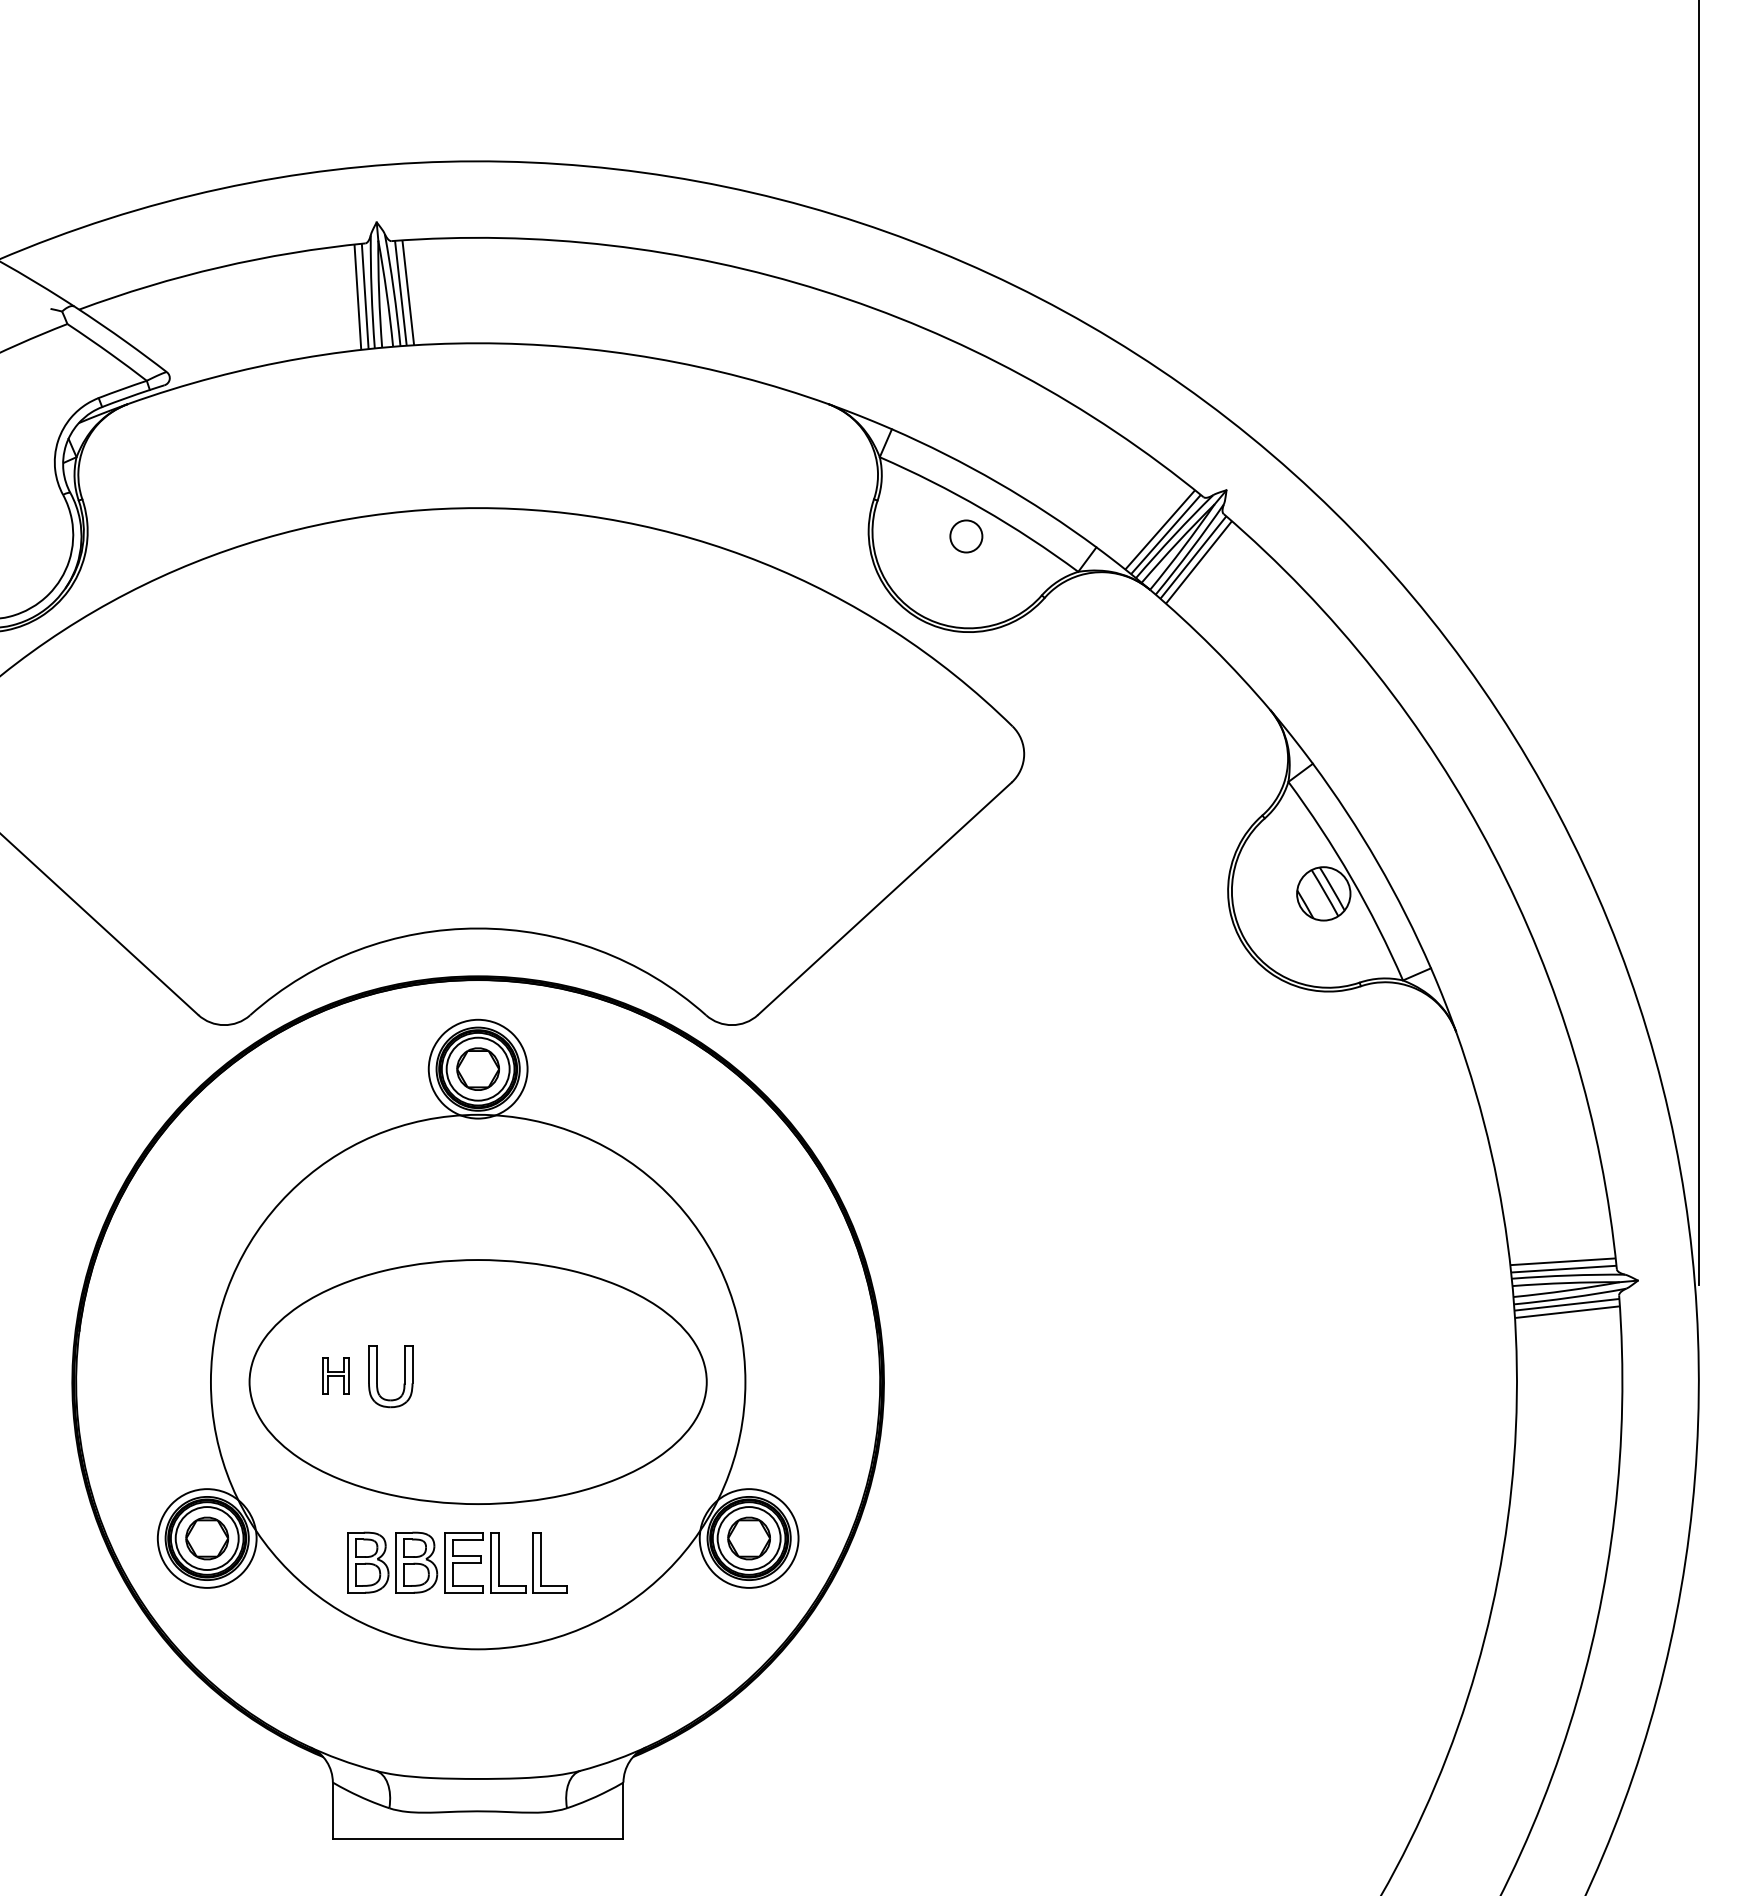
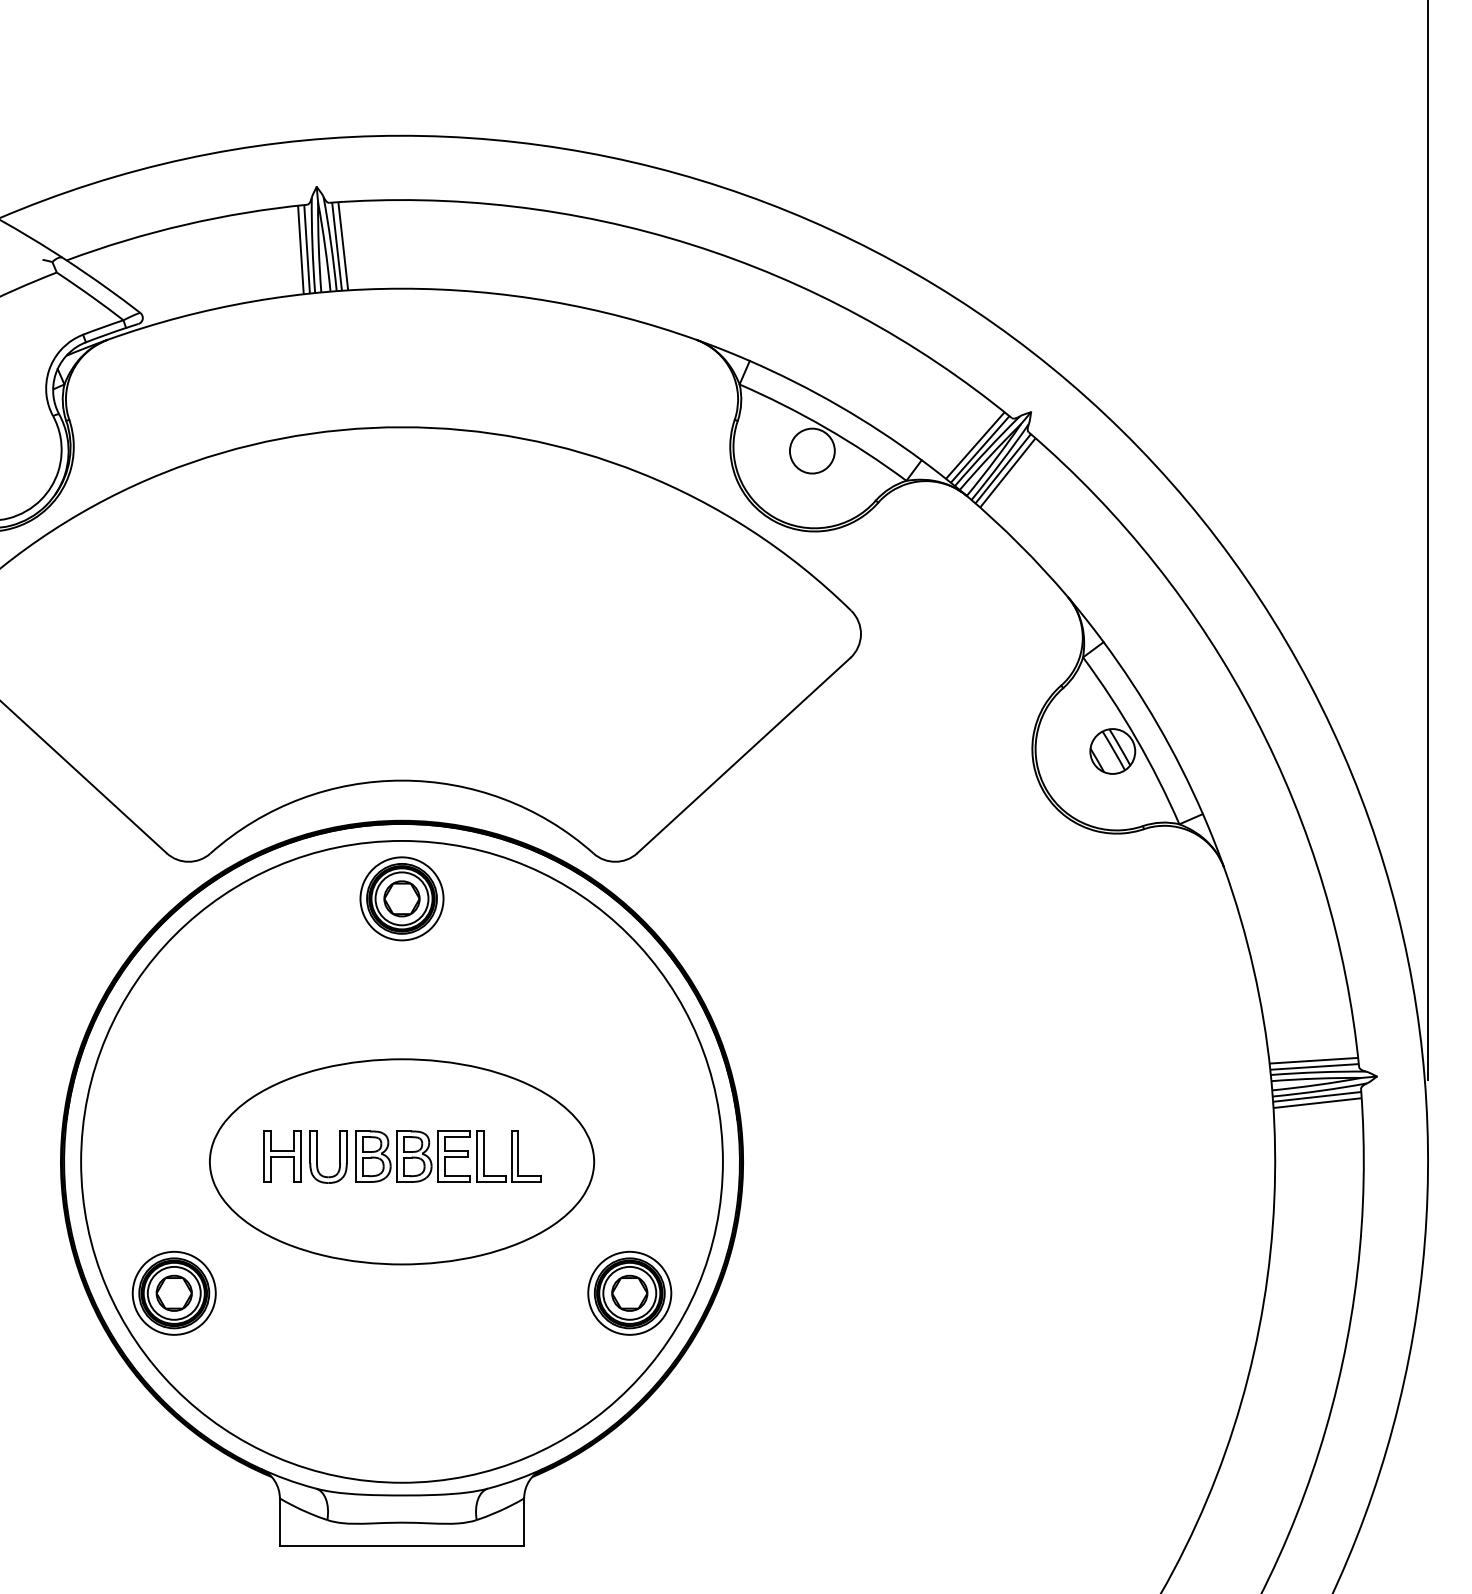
circle: (965, 535) -> (811, 450), size x1.67
part: (335, 1375) -> (282, 1156), size x1.67
circle: (477, 1381) -> (401, 1161), size x1.43
part: (457, 1562) -> (448, 1156), moved

